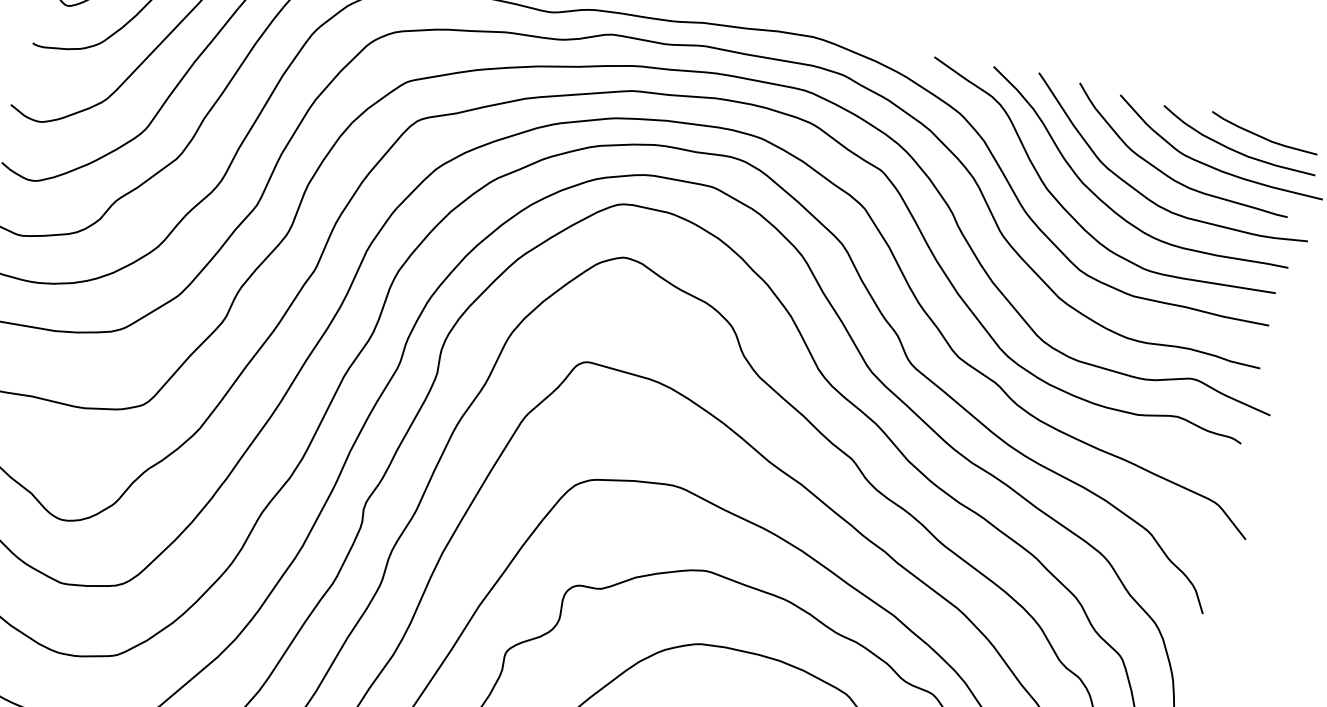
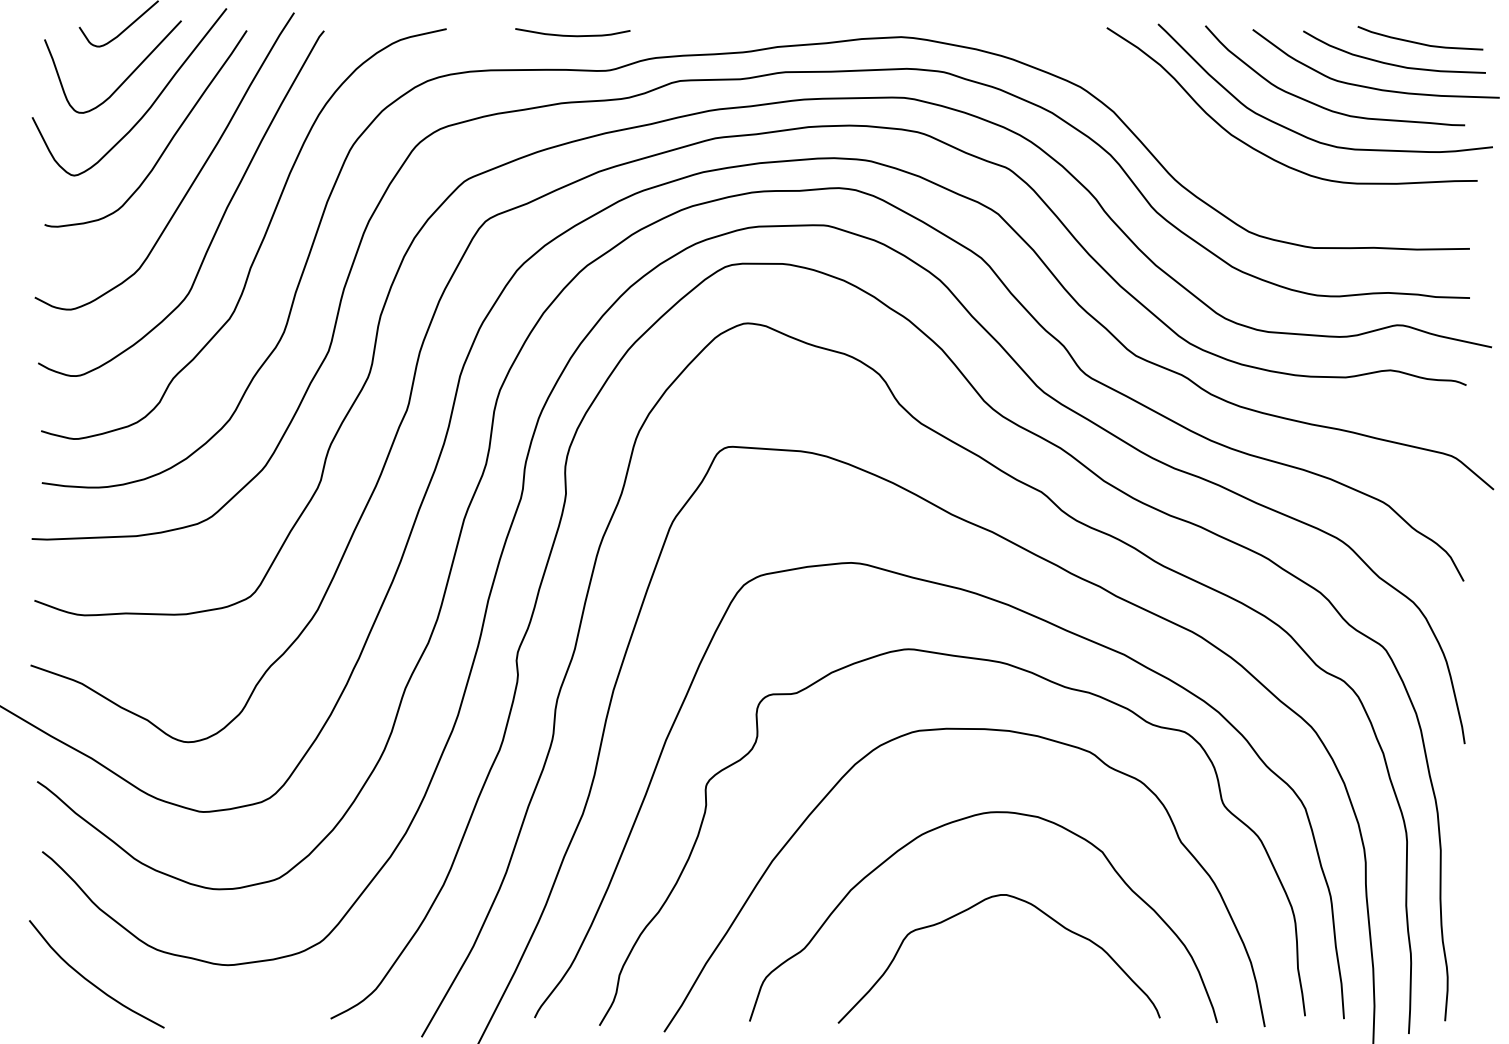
curve: (1069, 212) -> (1223, 170), removed

